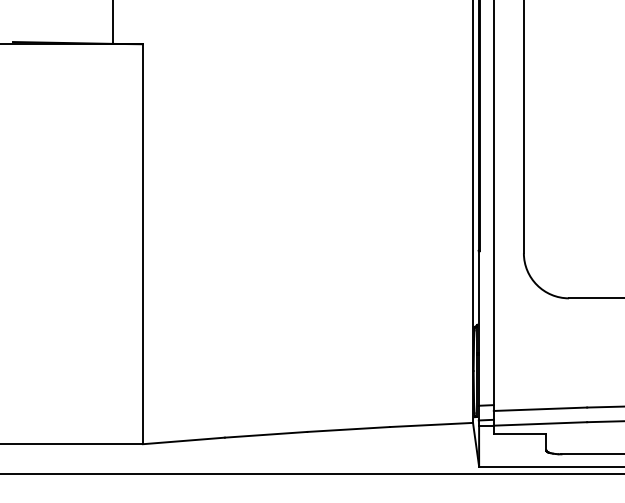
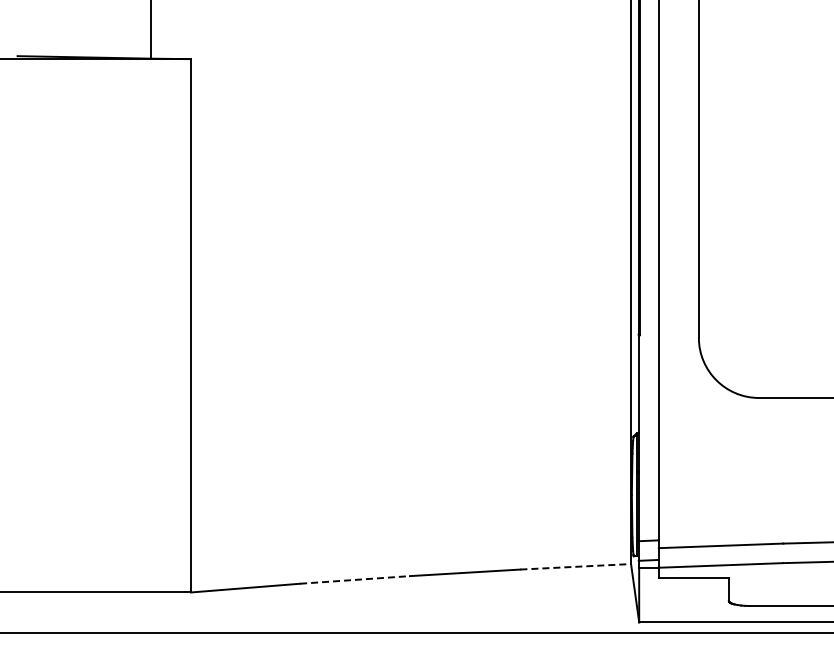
line: (432, 424) -> (576, 566), solid -> dashed
line: (266, 434) -> (355, 579), solid -> dashed

